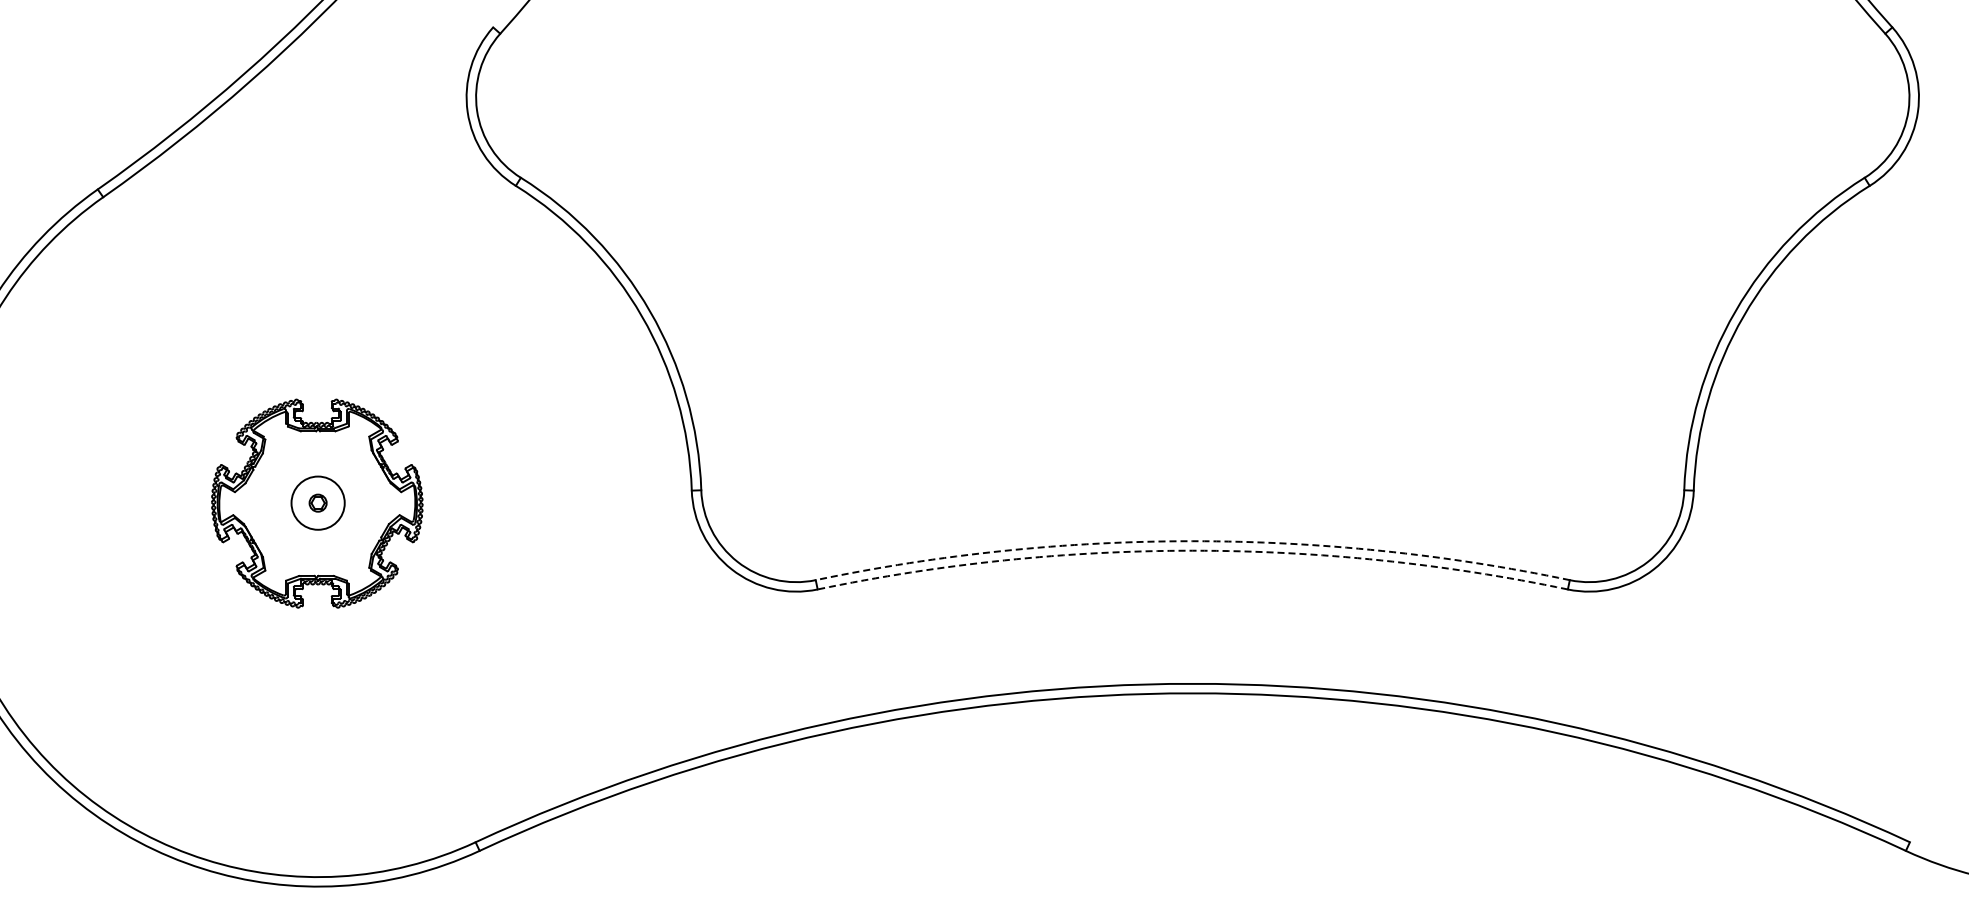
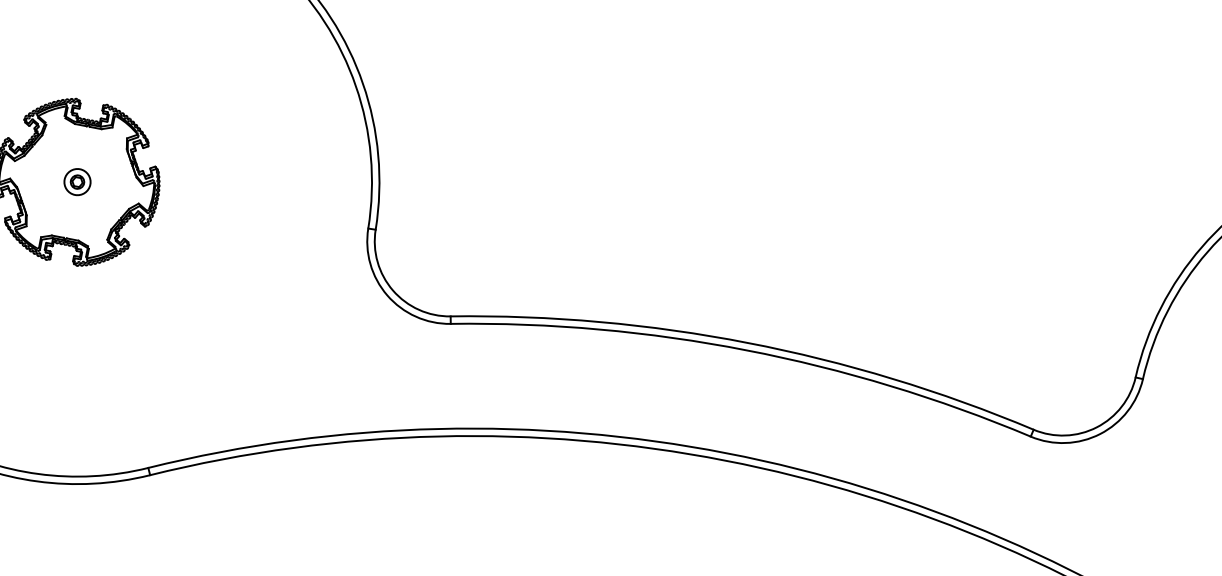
circle: (317, 502) -> (77, 181), size x0.62
arc: (1192, 541) -> (747, 343), dashed -> solid
arc: (1192, 550) -> (746, 350), dashed -> solid

